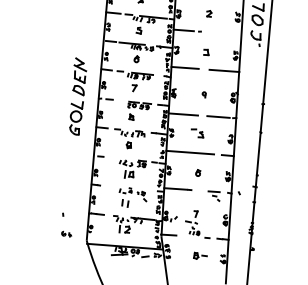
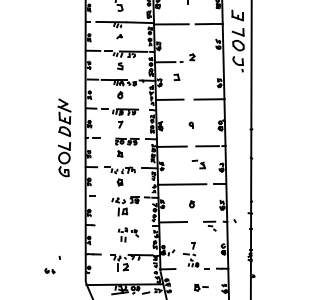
part: (209, 13) -> (192, 57), moved
part: (206, 51) -> (176, 76), moved
part: (197, 133) -> (198, 164), moved
part: (132, 197) -> (128, 234), size x0.7
part: (66, 234) -> (49, 271), moved

